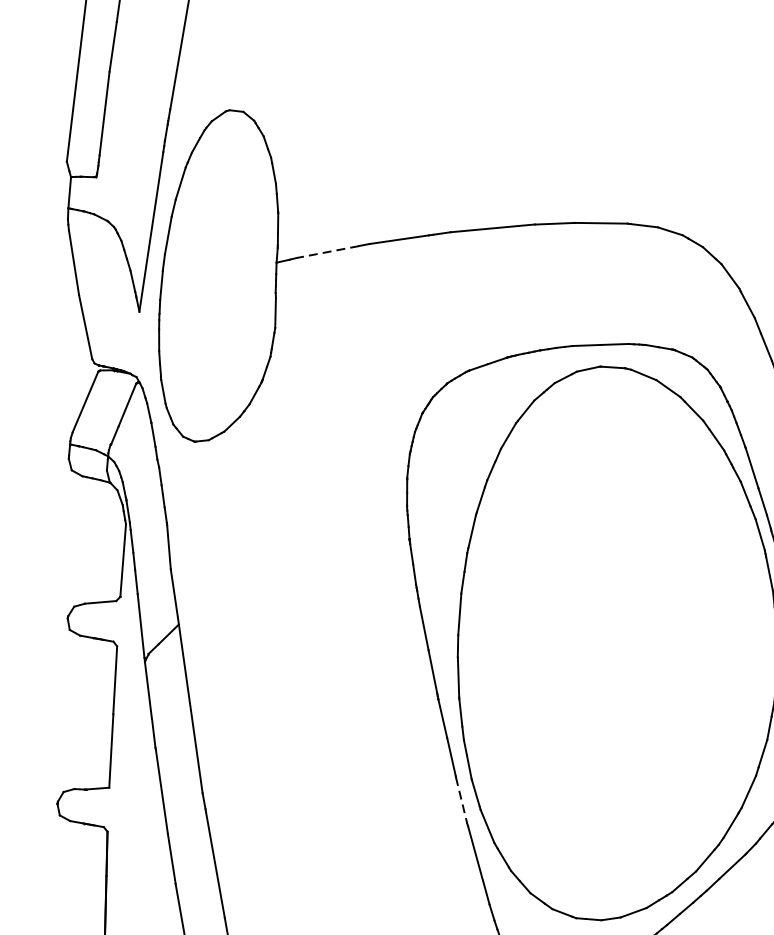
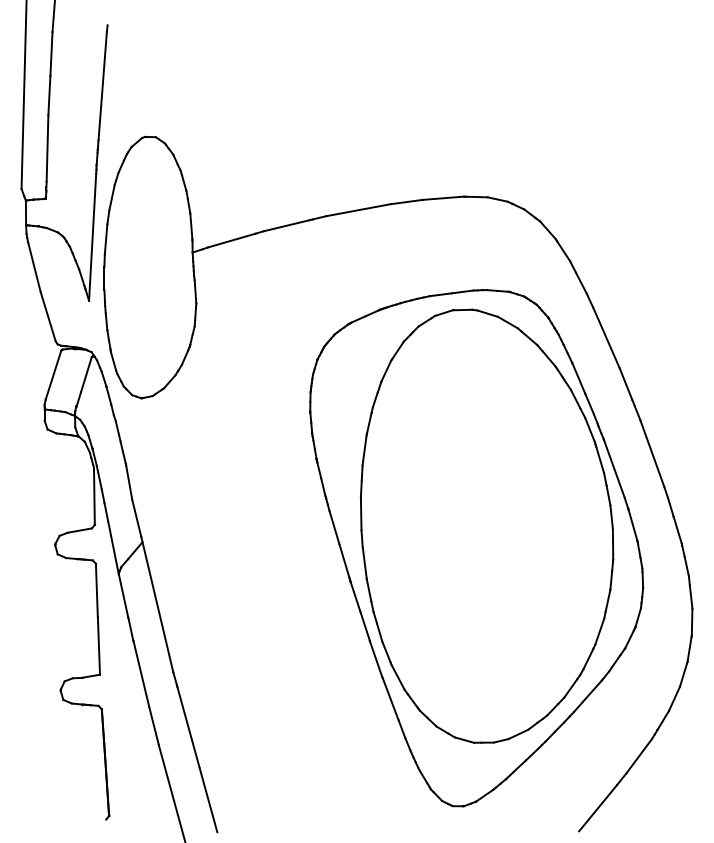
line: (327, 251) -> (231, 240), dashed -> solid
line: (462, 800) -> (376, 659), dashed -> solid

